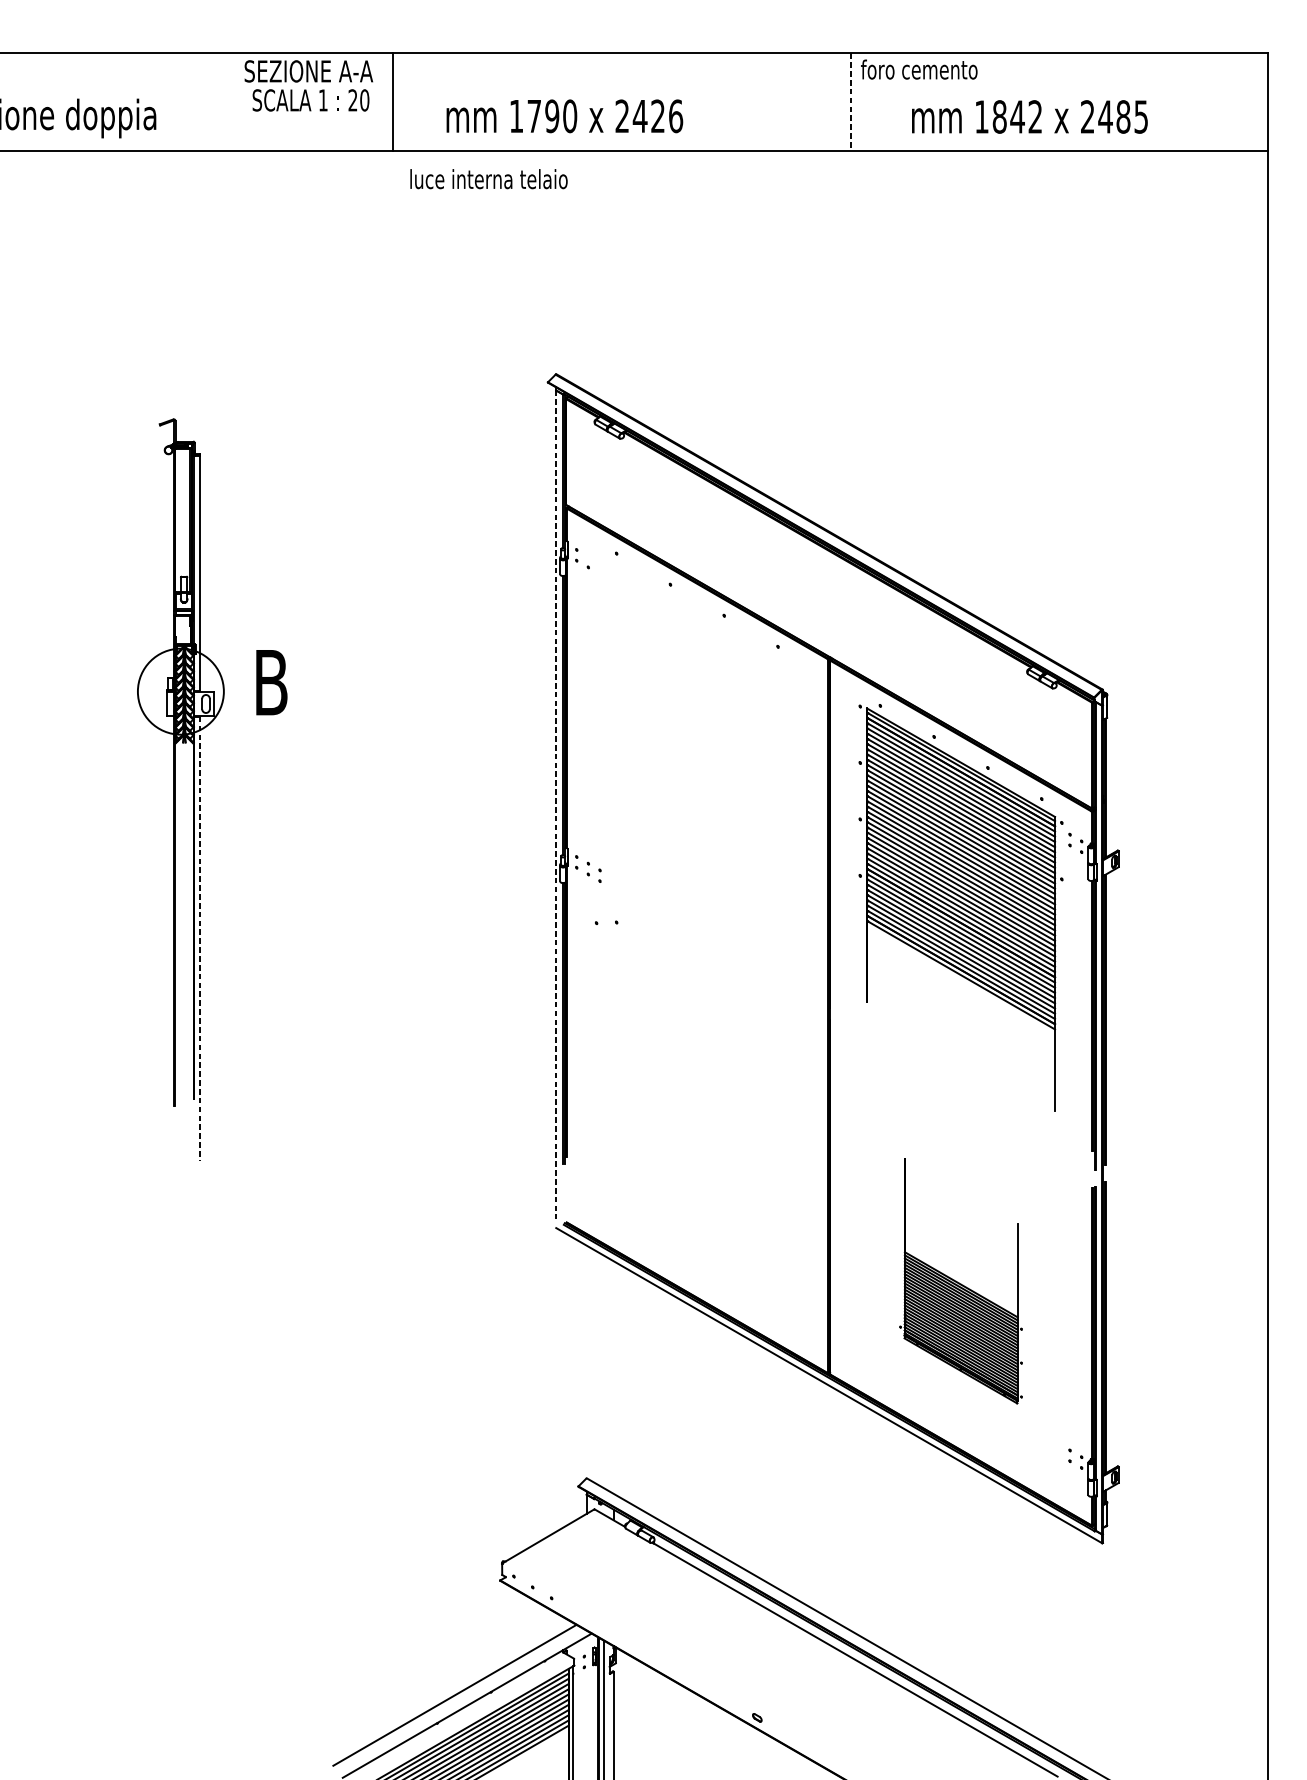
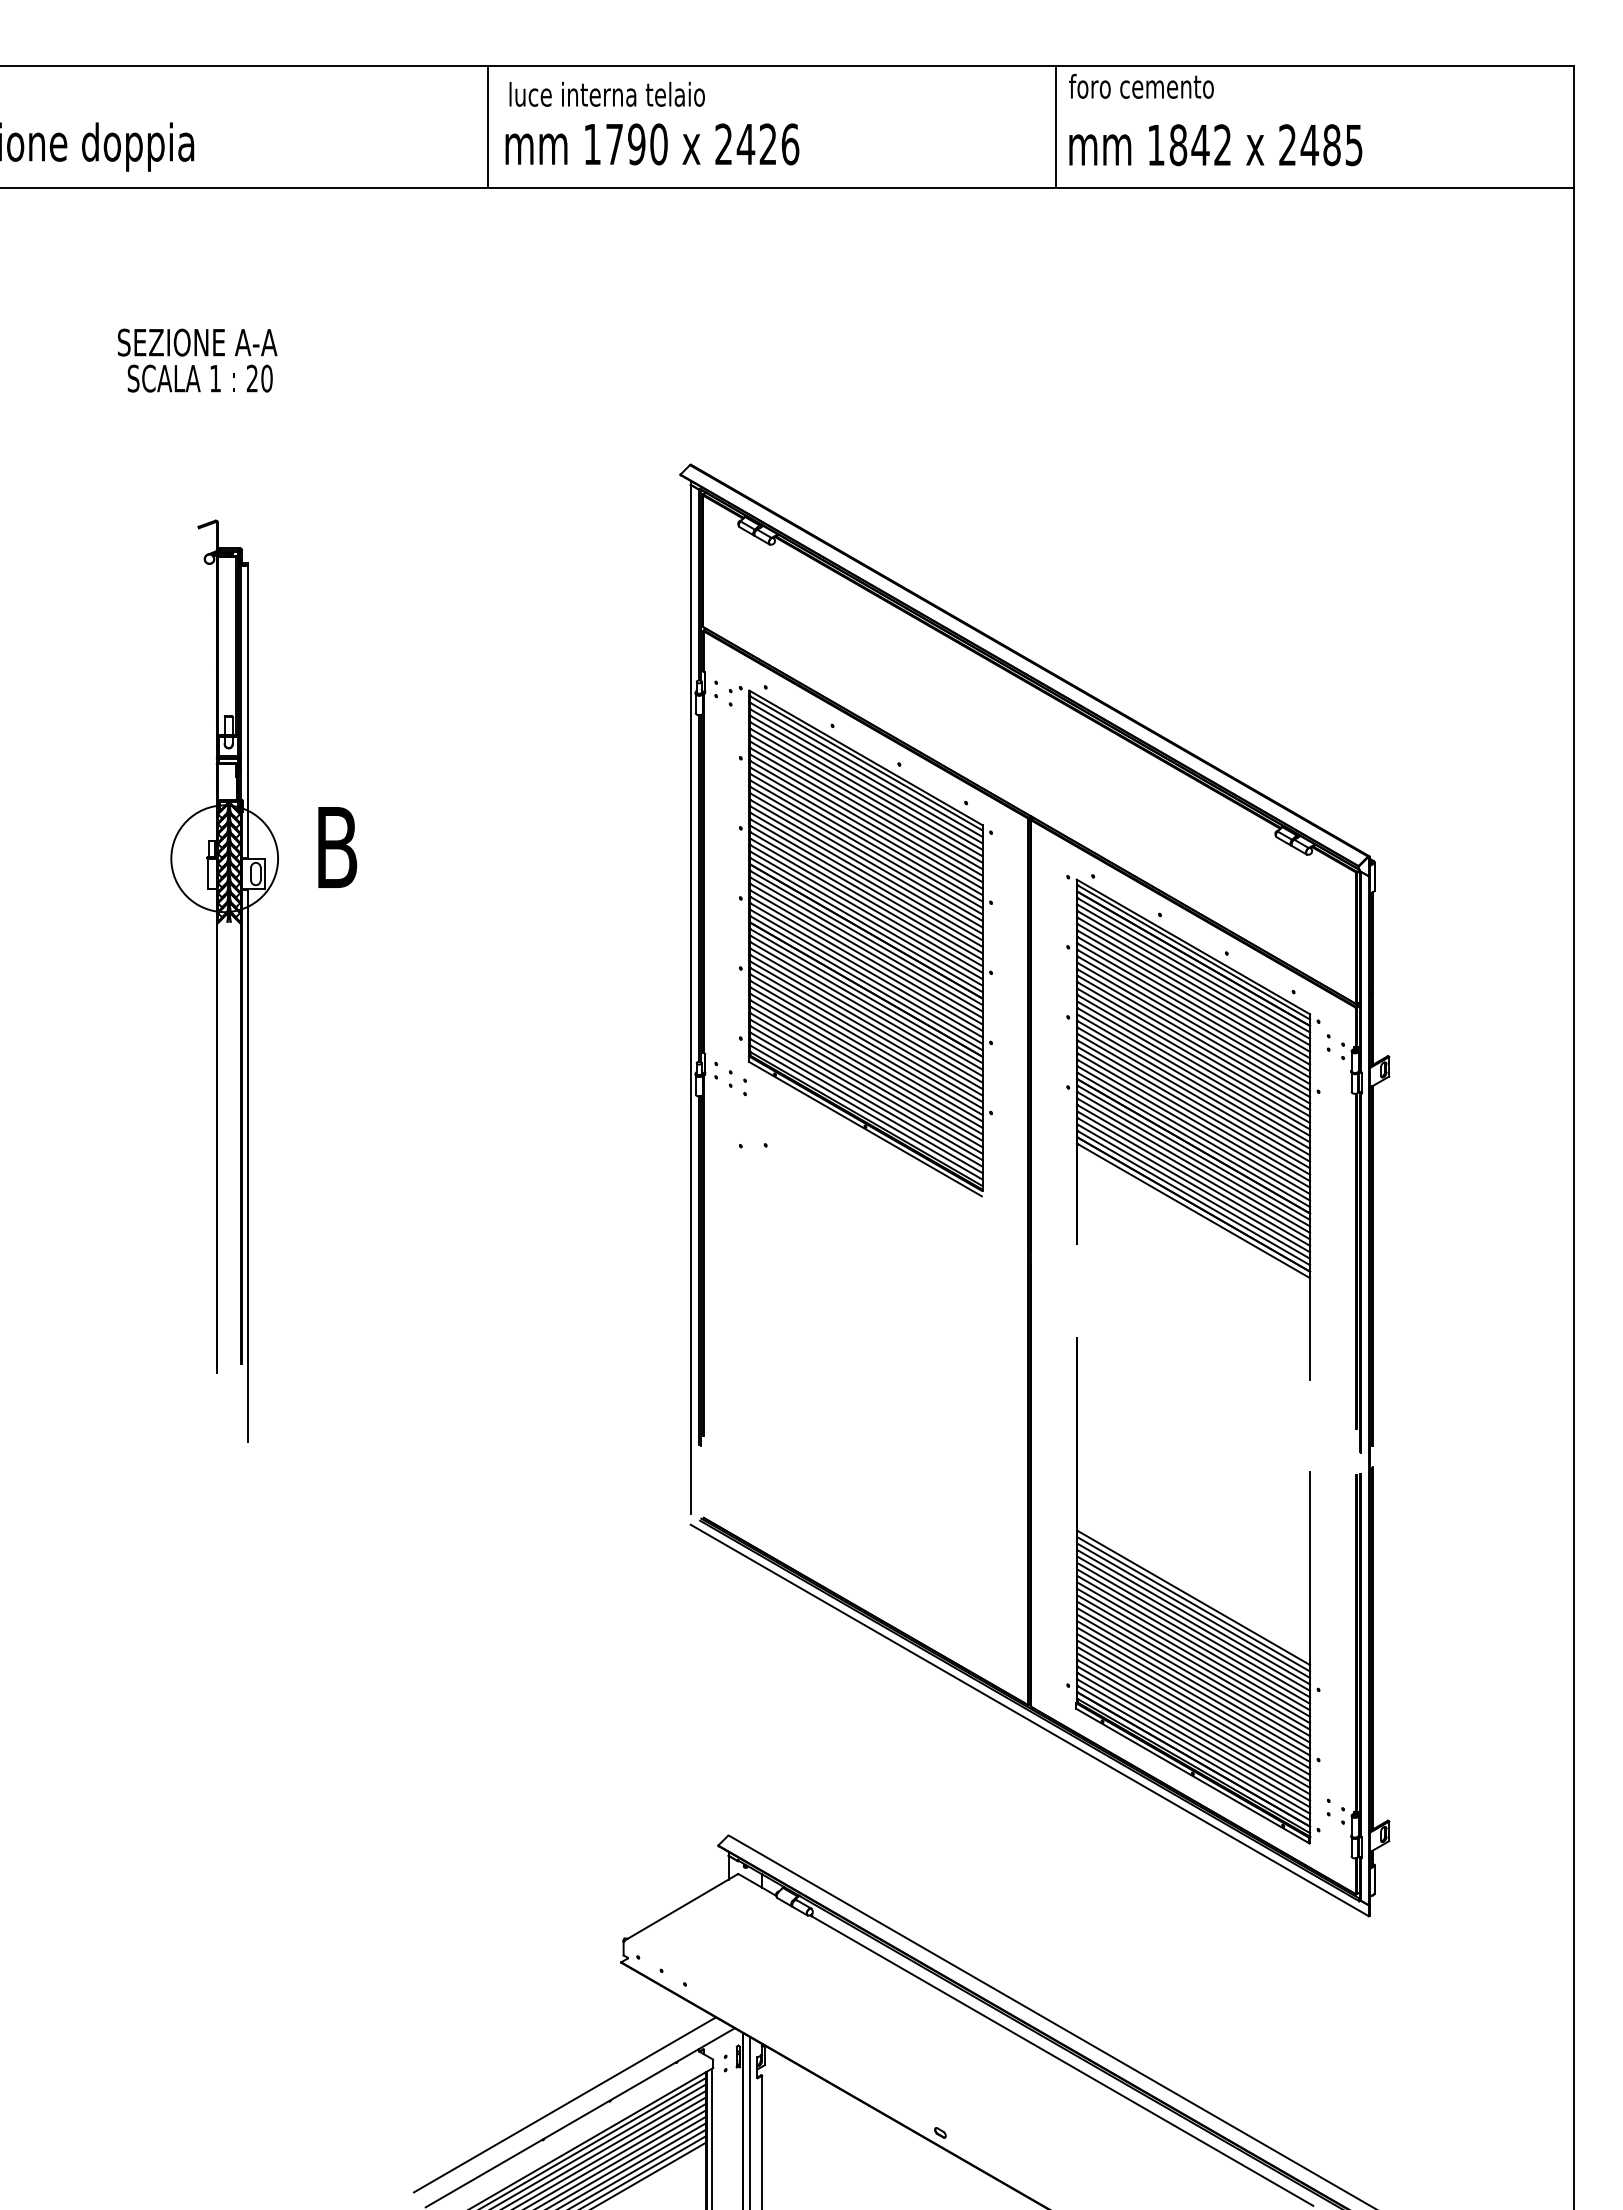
text: (308, 85) -> (197, 360), moved
line: (850, 101) -> (1056, 126), dashed -> solid
text: (564, 116) -> (652, 144), moved
text: (1029, 117) -> (1215, 145), moved
text: (488, 178) -> (606, 93), moved
part: (692, 758) -> (860, 941), added
line: (556, 805) -> (690, 999), dashed -> solid
line: (199, 938) -> (247, 1165), dashed -> solid
part: (961, 1281) -> (1193, 1590), size x1.67

